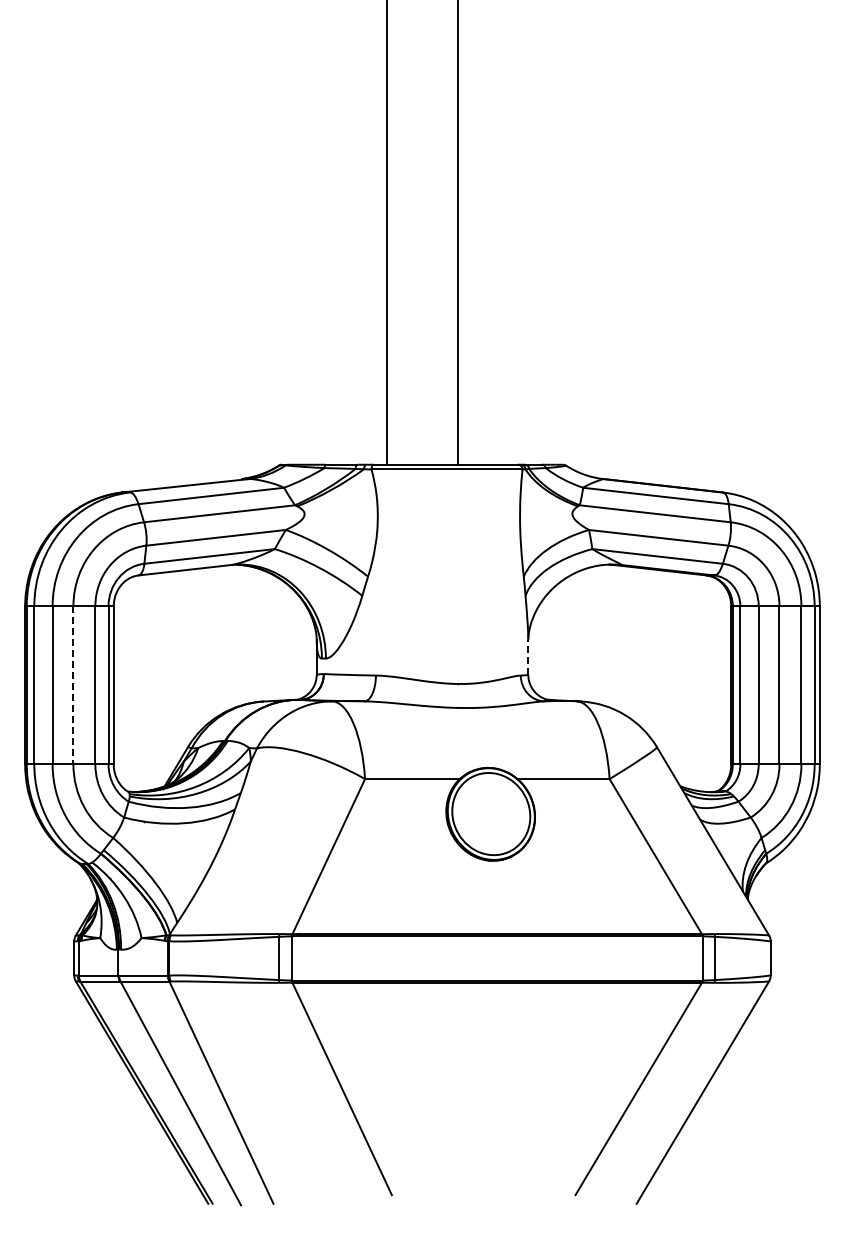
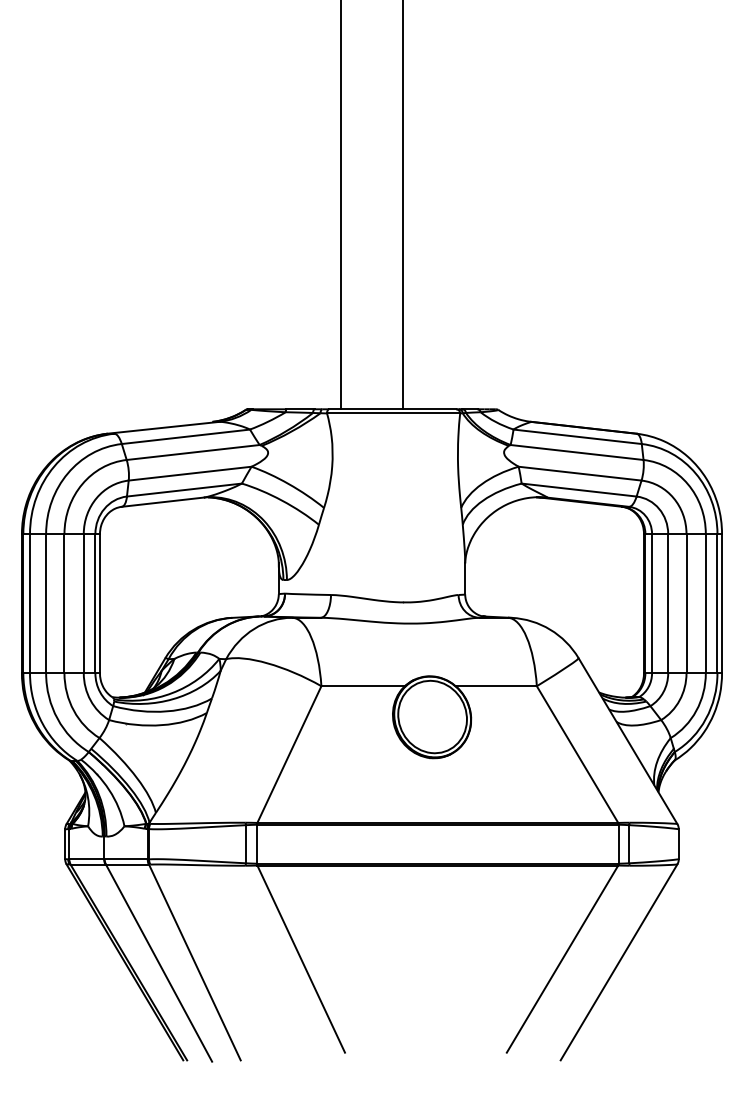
line: (528, 657) -> (465, 579), dashed -> solid
line: (73, 685) -> (64, 603), dashed -> solid

